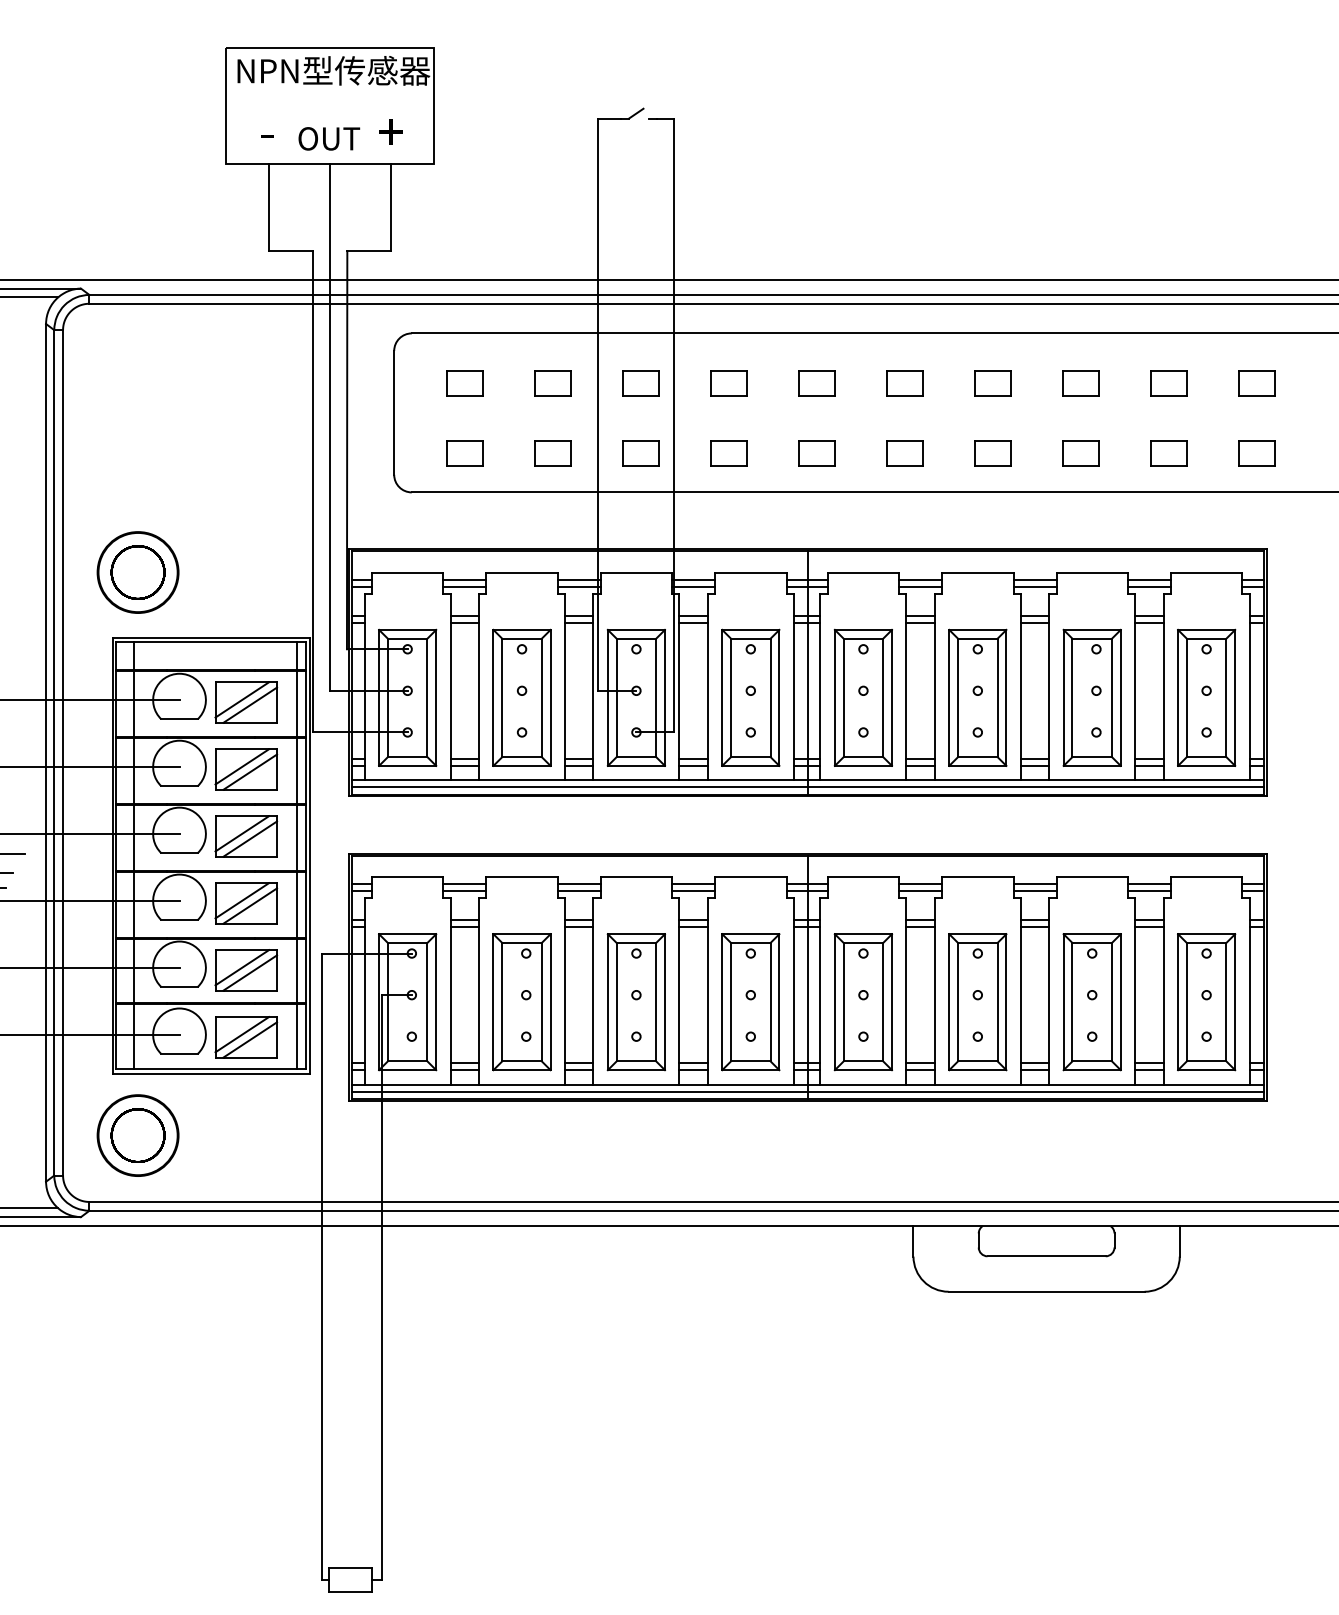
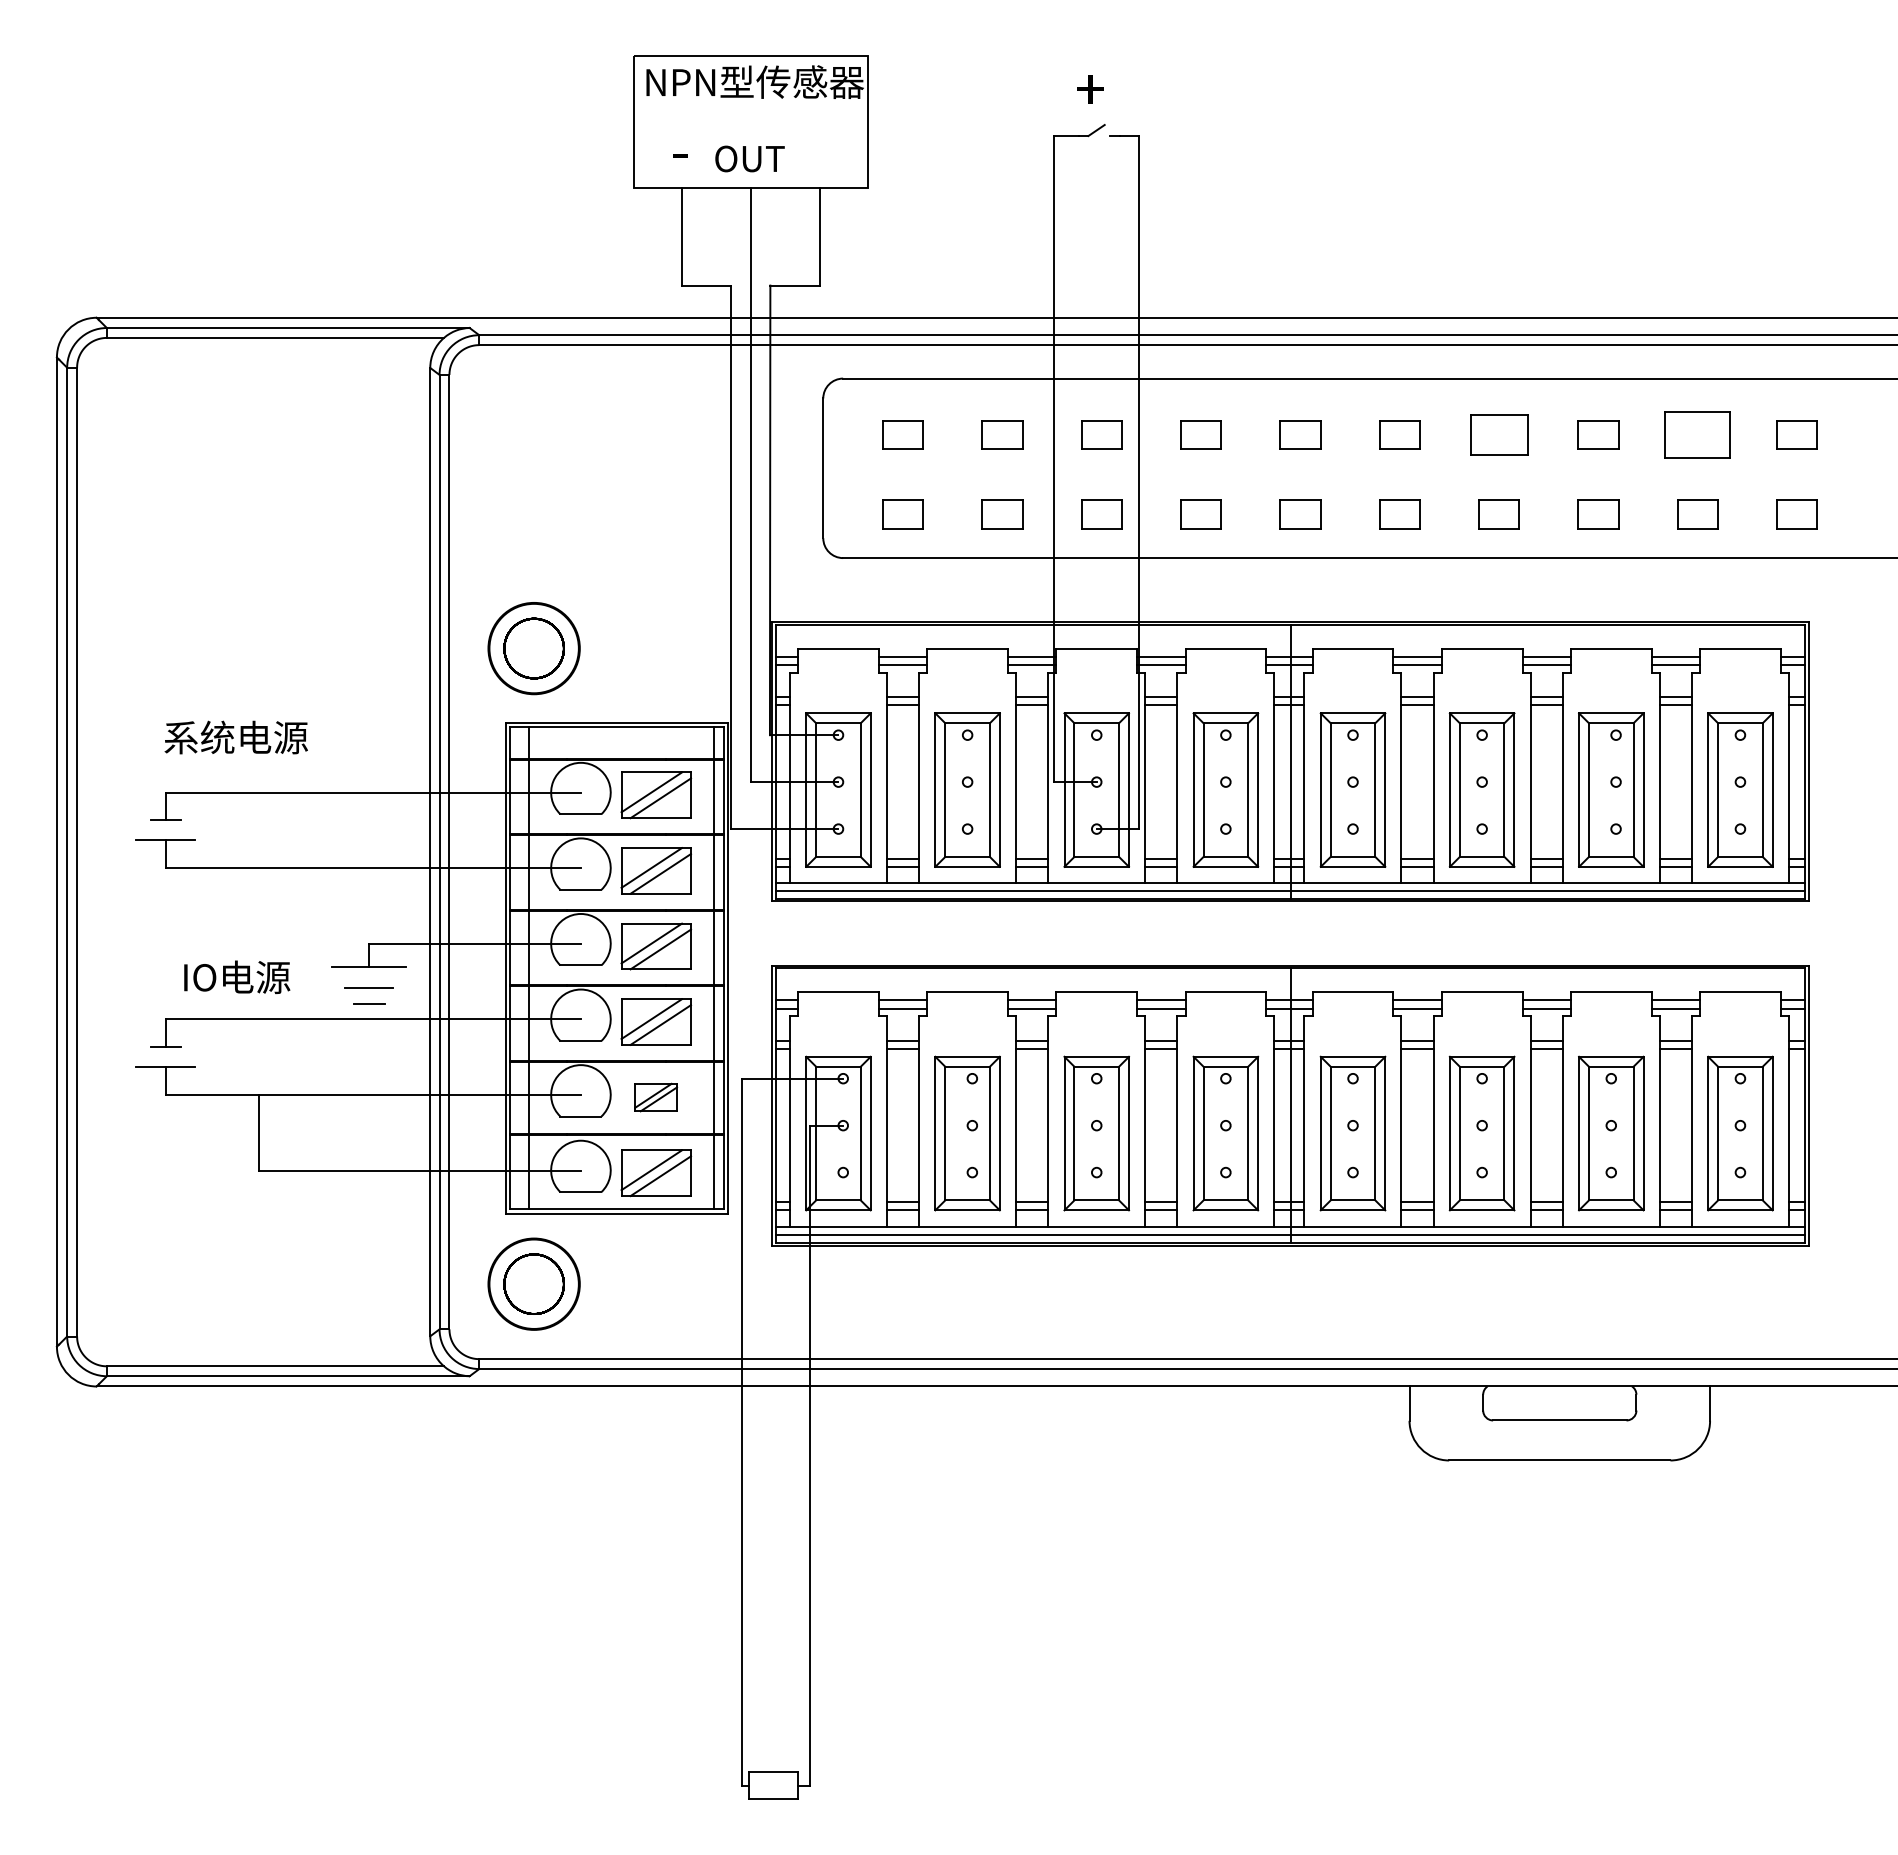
text: (390, 132) -> (1090, 89), moved
part: (992, 382) -> (1498, 434), size x1.4
part: (1168, 382) -> (1697, 434), size x1.6
part: (245, 970) -> (655, 1097), size x0.6

